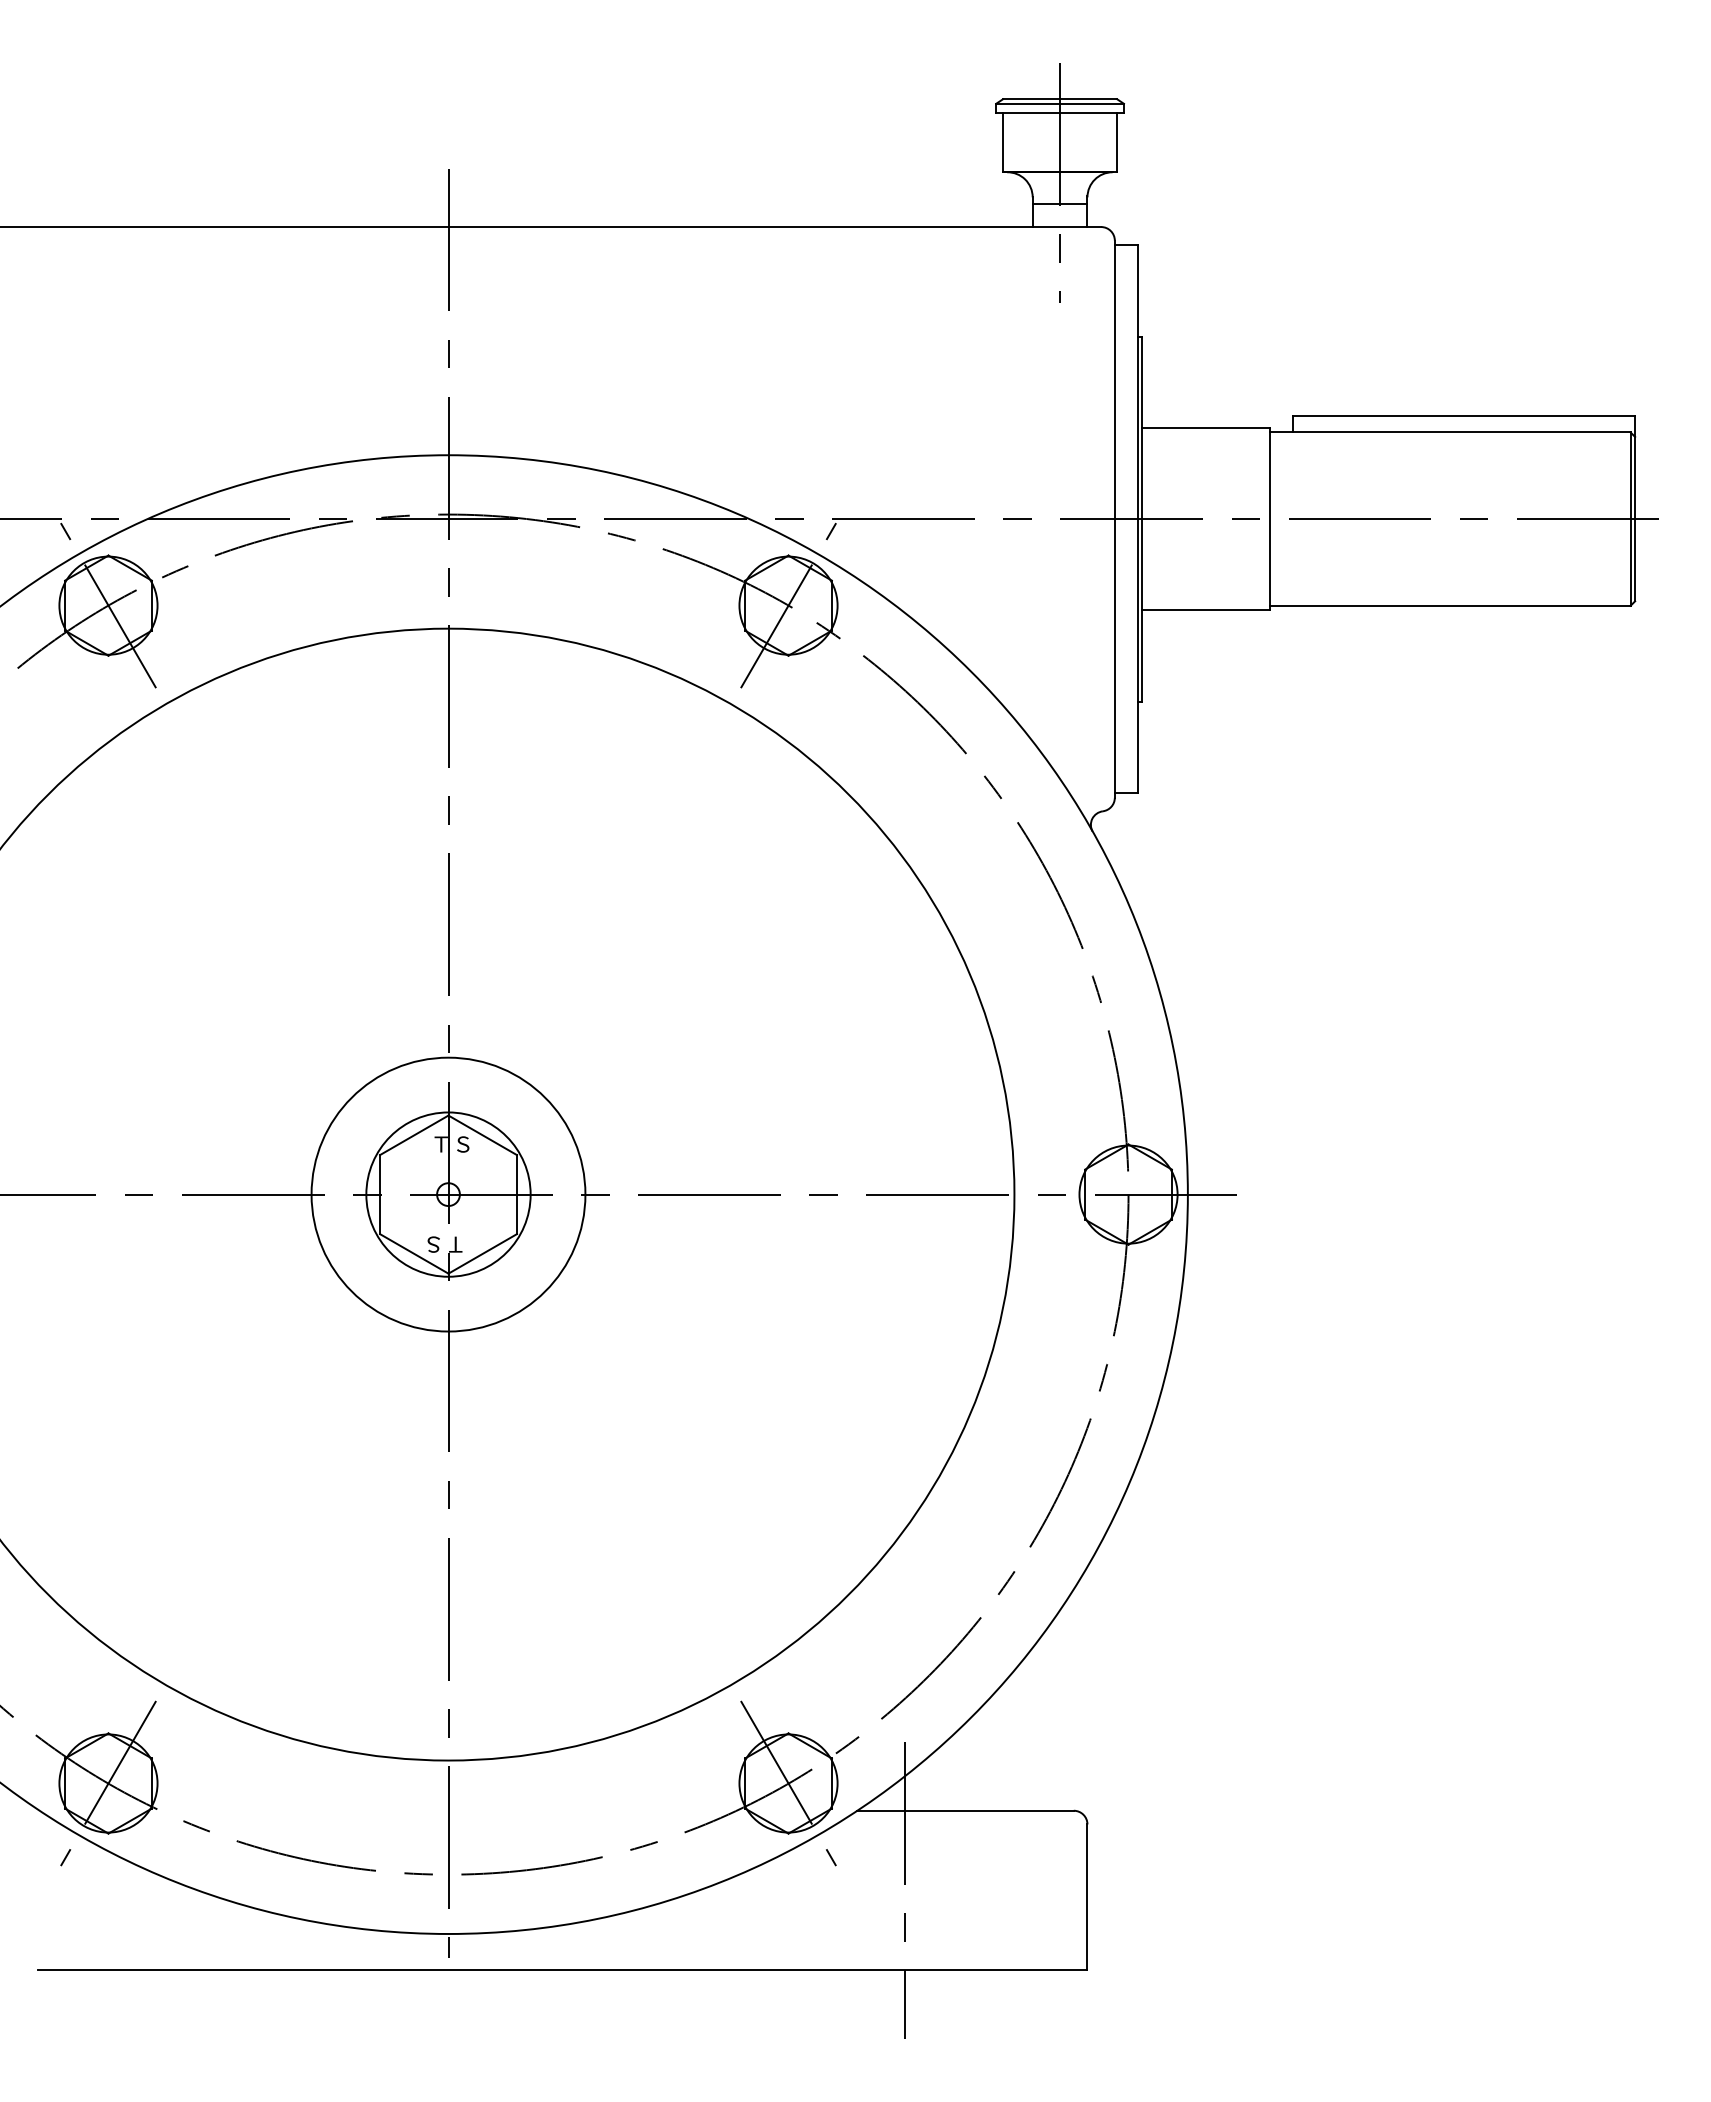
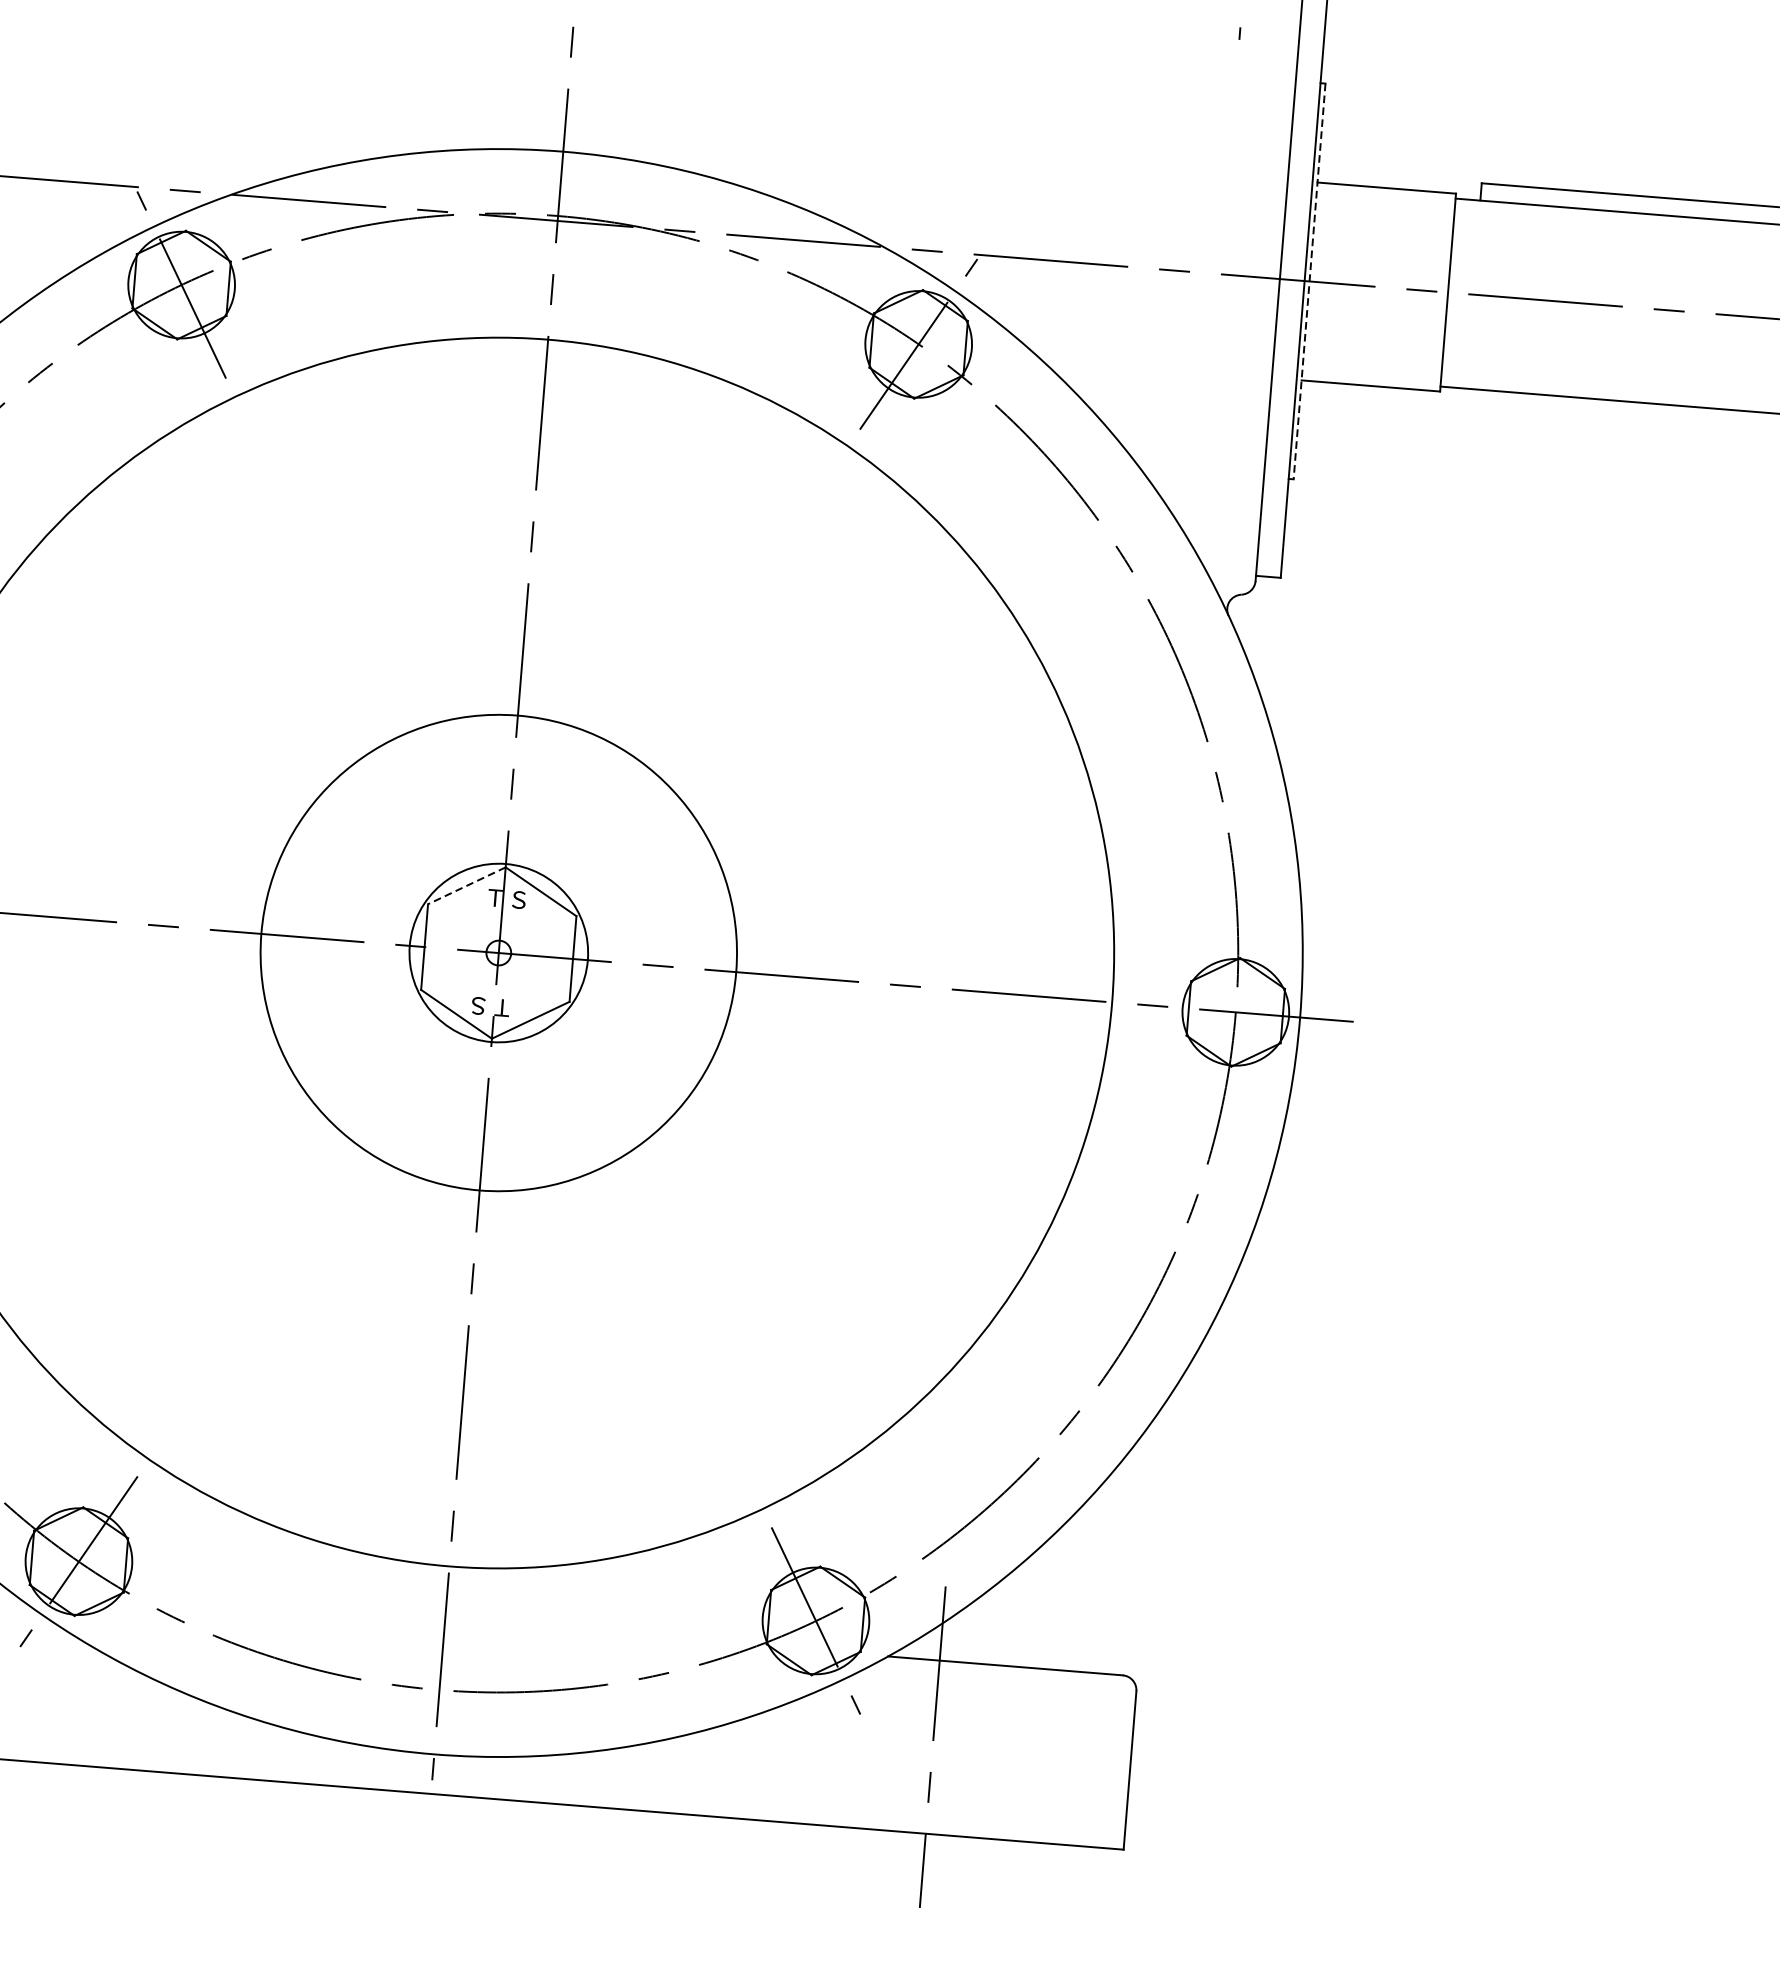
line: (1142, 519) -> (1309, 281), solid -> dashed
line: (414, 1135) -> (467, 886), solid -> dashed
circle: (448, 1194) -> (498, 952), size x1.6

